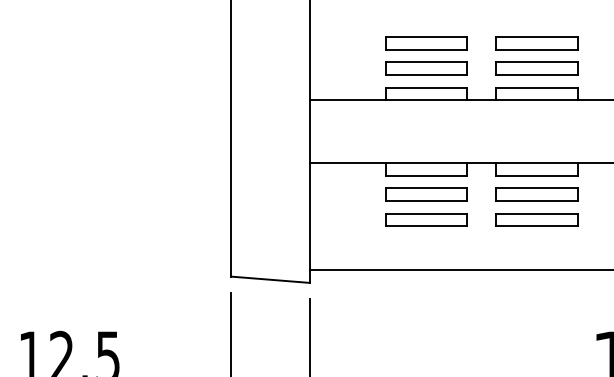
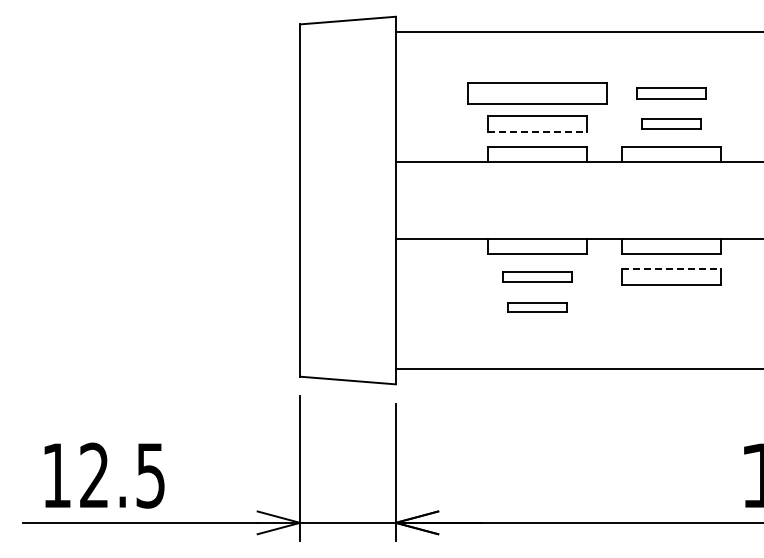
part: (426, 43) -> (537, 93), size x1.4
part: (536, 43) -> (671, 93), size x0.7
part: (536, 68) -> (671, 123), size x0.6
line: (426, 74) -> (537, 131), solid -> dashed
line: (536, 188) -> (671, 269), solid -> dashed
part: (426, 194) -> (537, 276), size x0.7
part: (426, 219) -> (537, 307), size x0.6
part: (536, 219) -> (671, 307), removed

